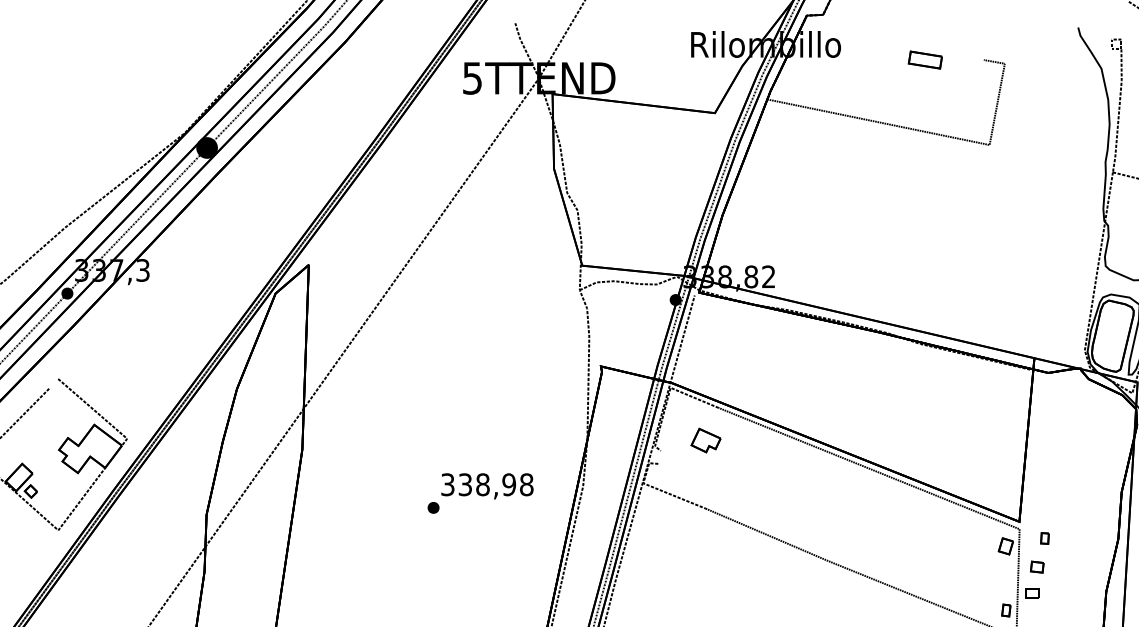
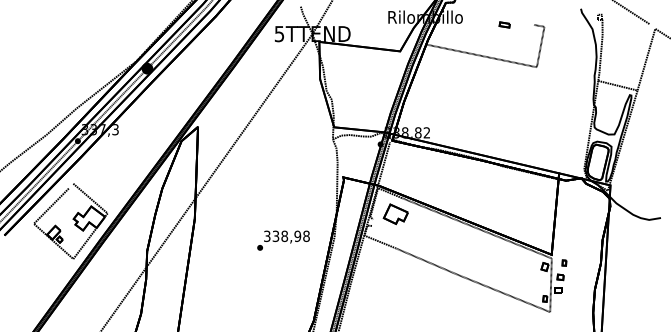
part: (924, 59) -> (504, 24), size x0.62
part: (705, 440) -> (395, 214), size x1.67

